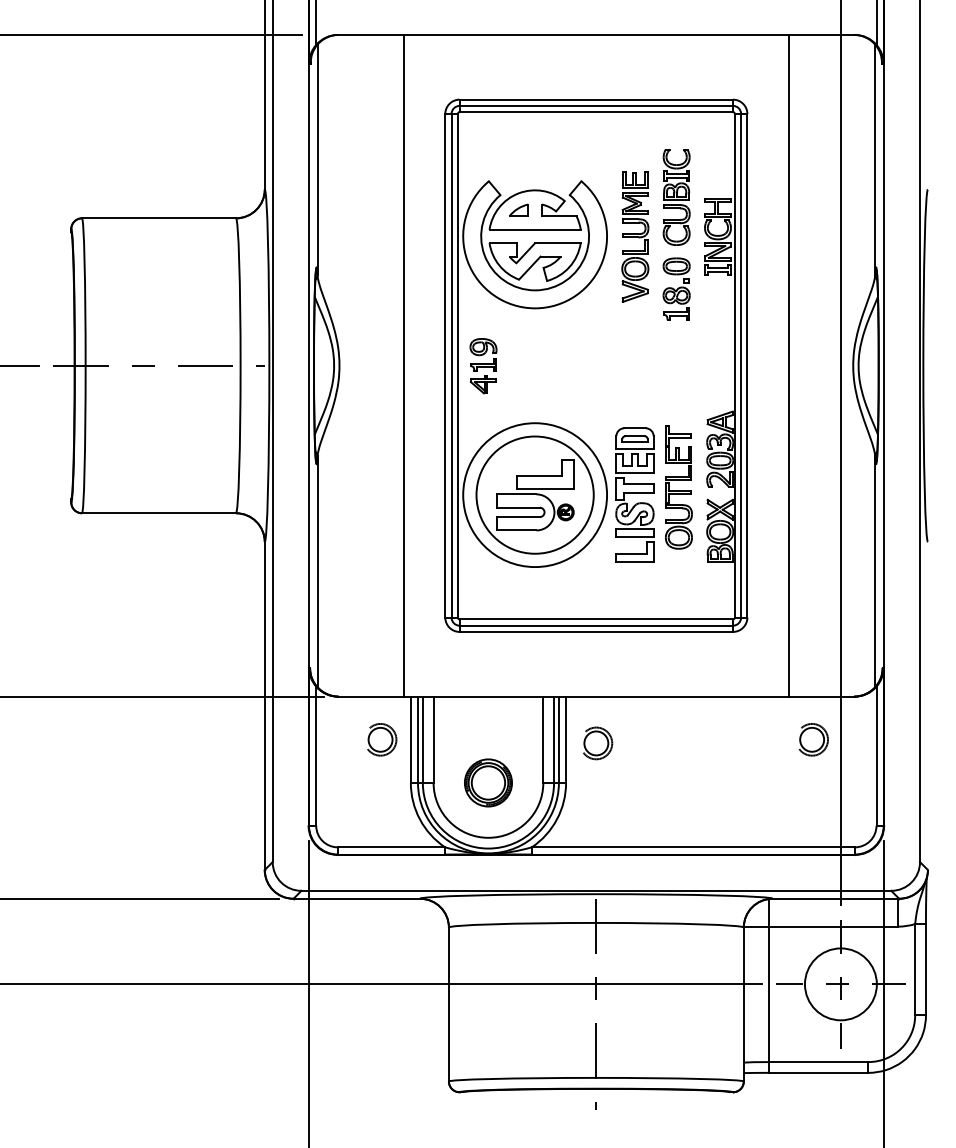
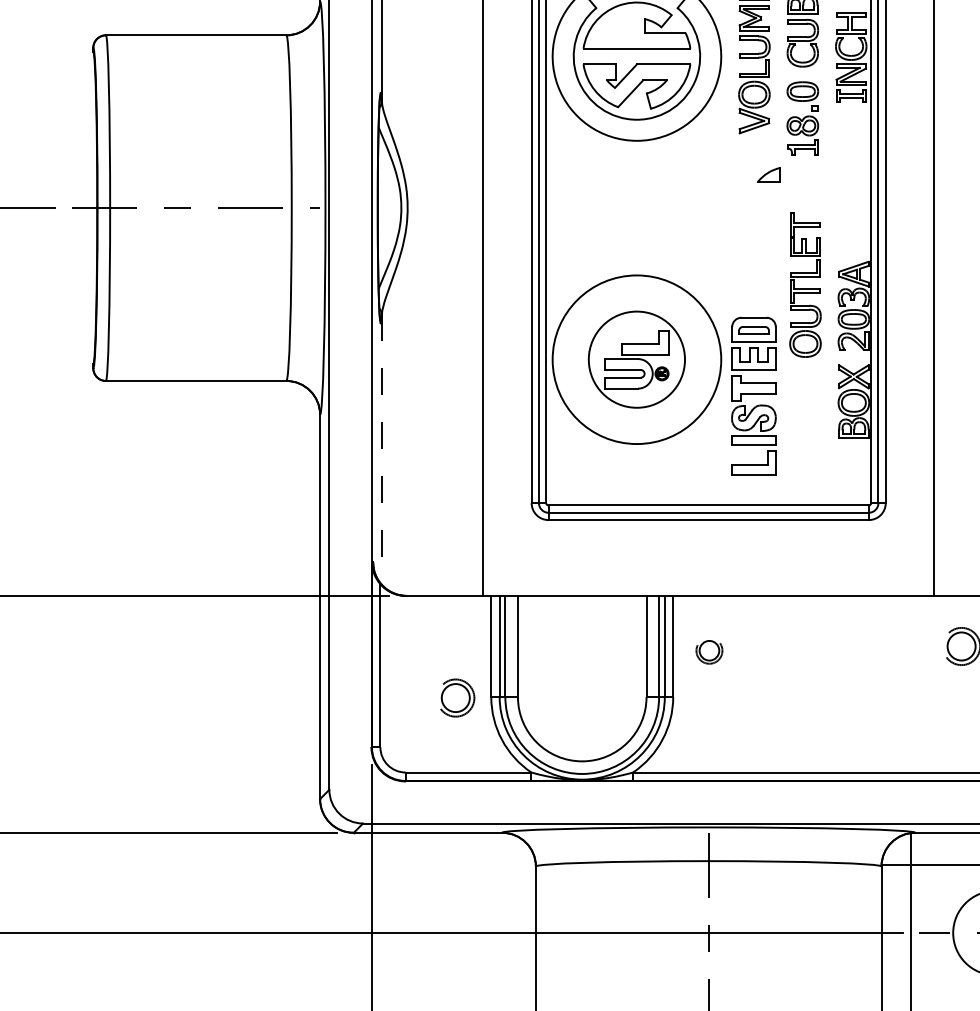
part: (518, 209) -> (768, 173), moved
part: (483, 366) -> (576, 208), removed
part: (678, 487) -> (804, 285), moved
part: (534, 494) -> (636, 358), size x0.7
part: (634, 494) -> (753, 395), moved
line: (317, 571) -> (381, 449), solid -> dashed
part: (382, 739) -> (458, 697), moved
part: (598, 743) -> (711, 650), size x0.7
part: (488, 782) -> (582, 696), removed

